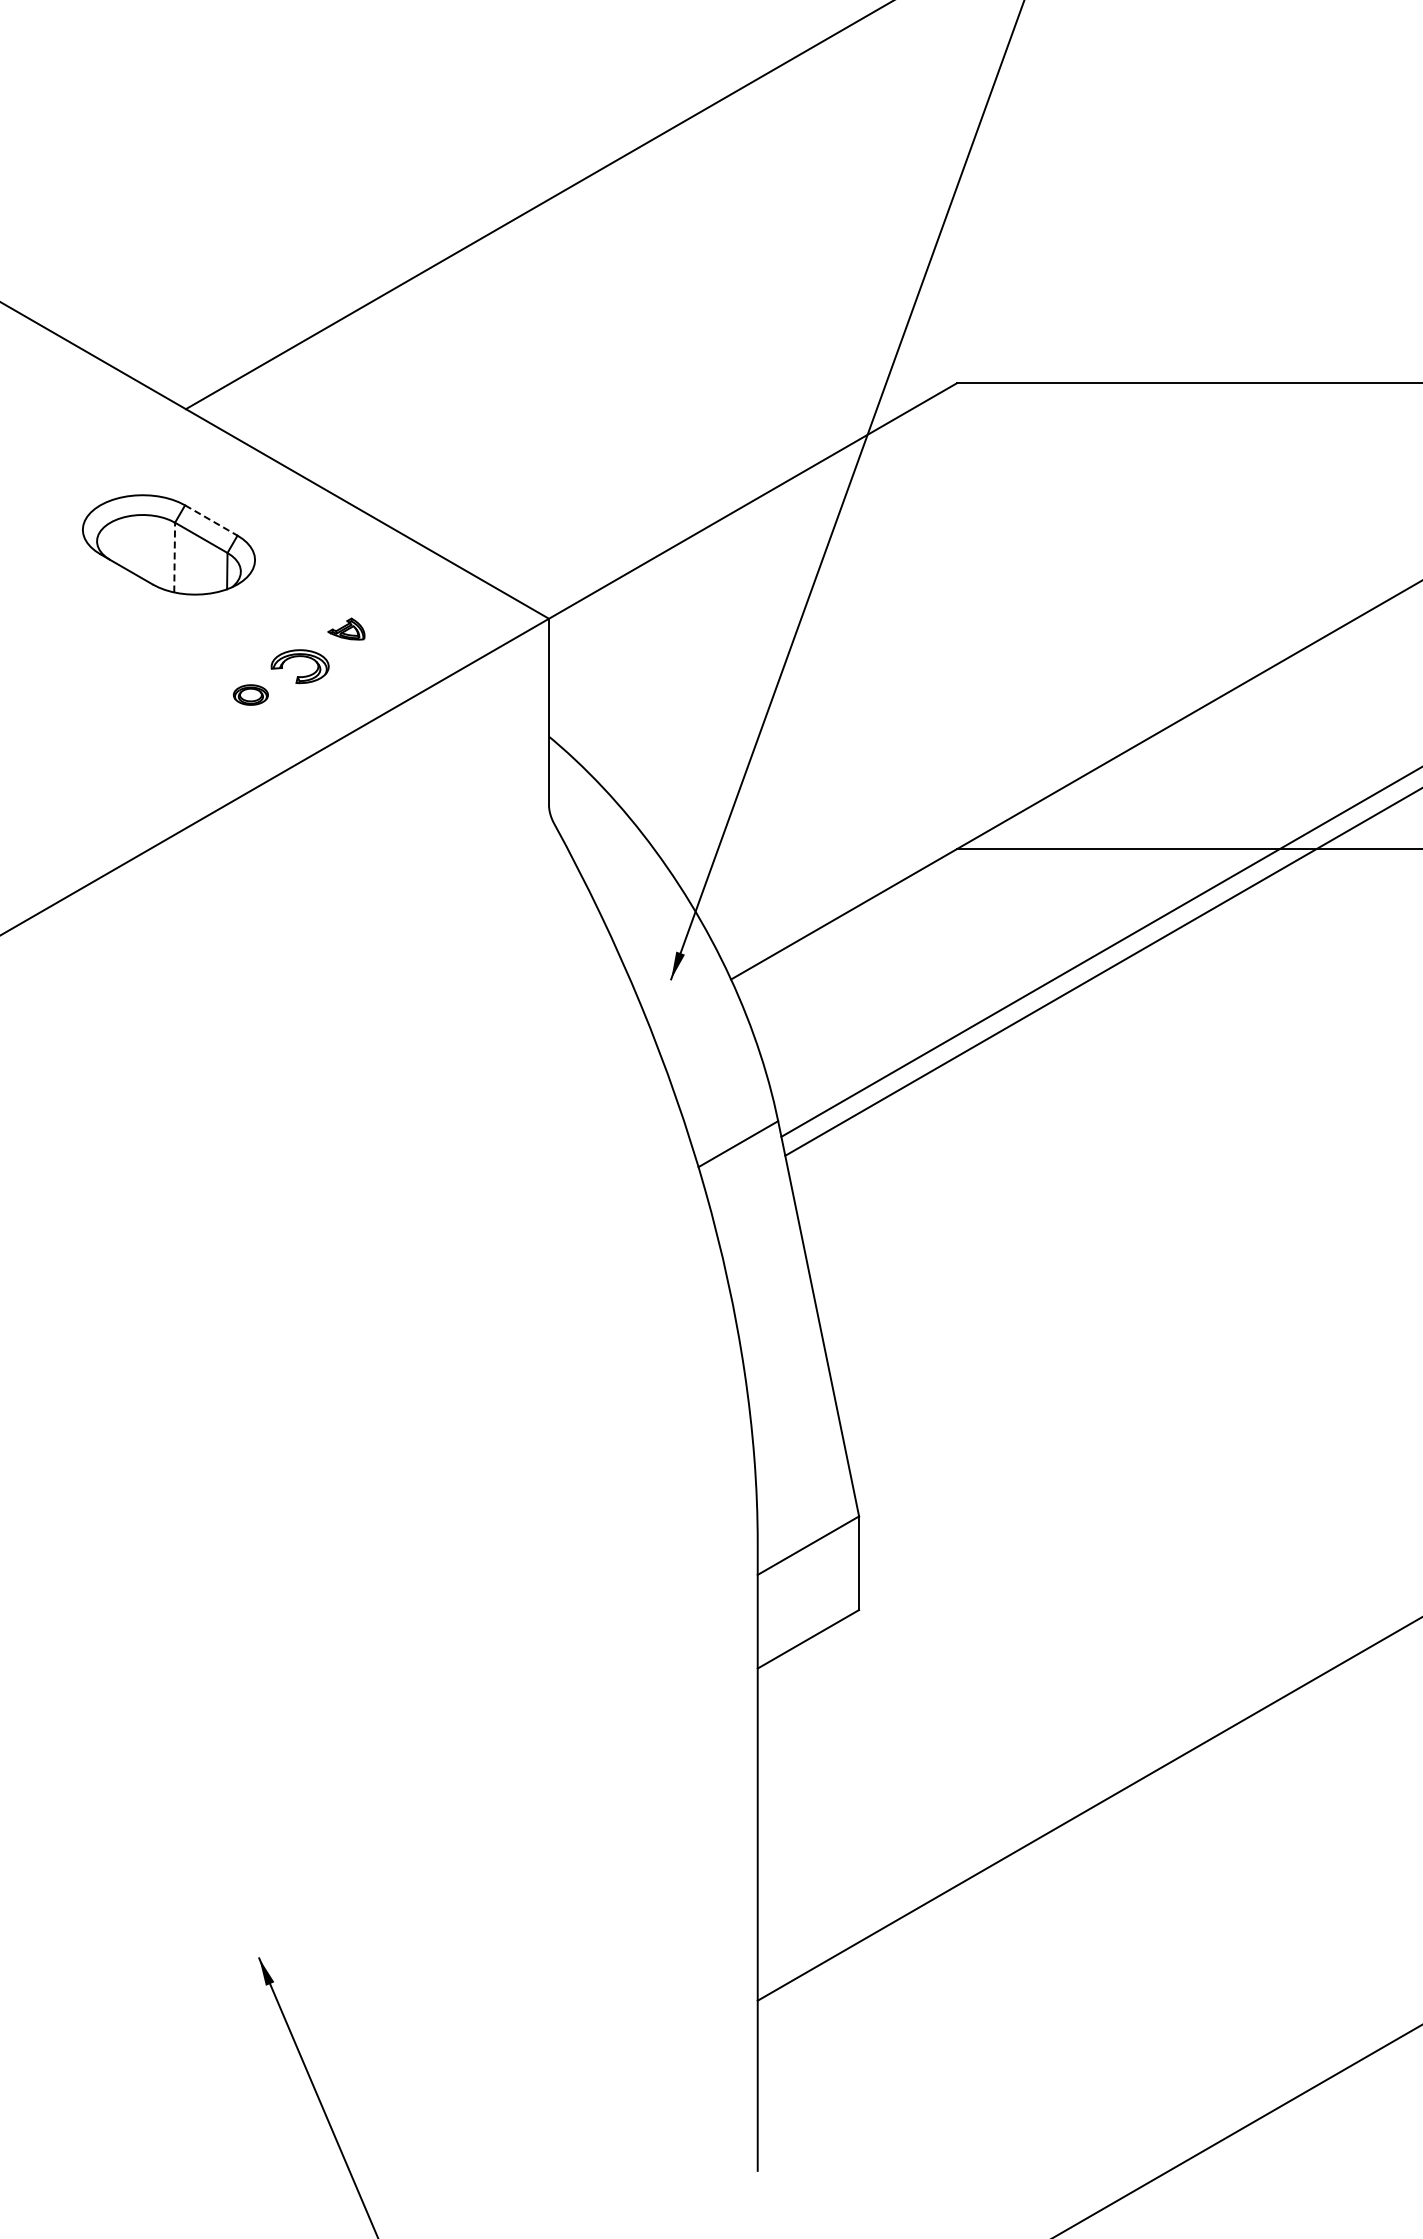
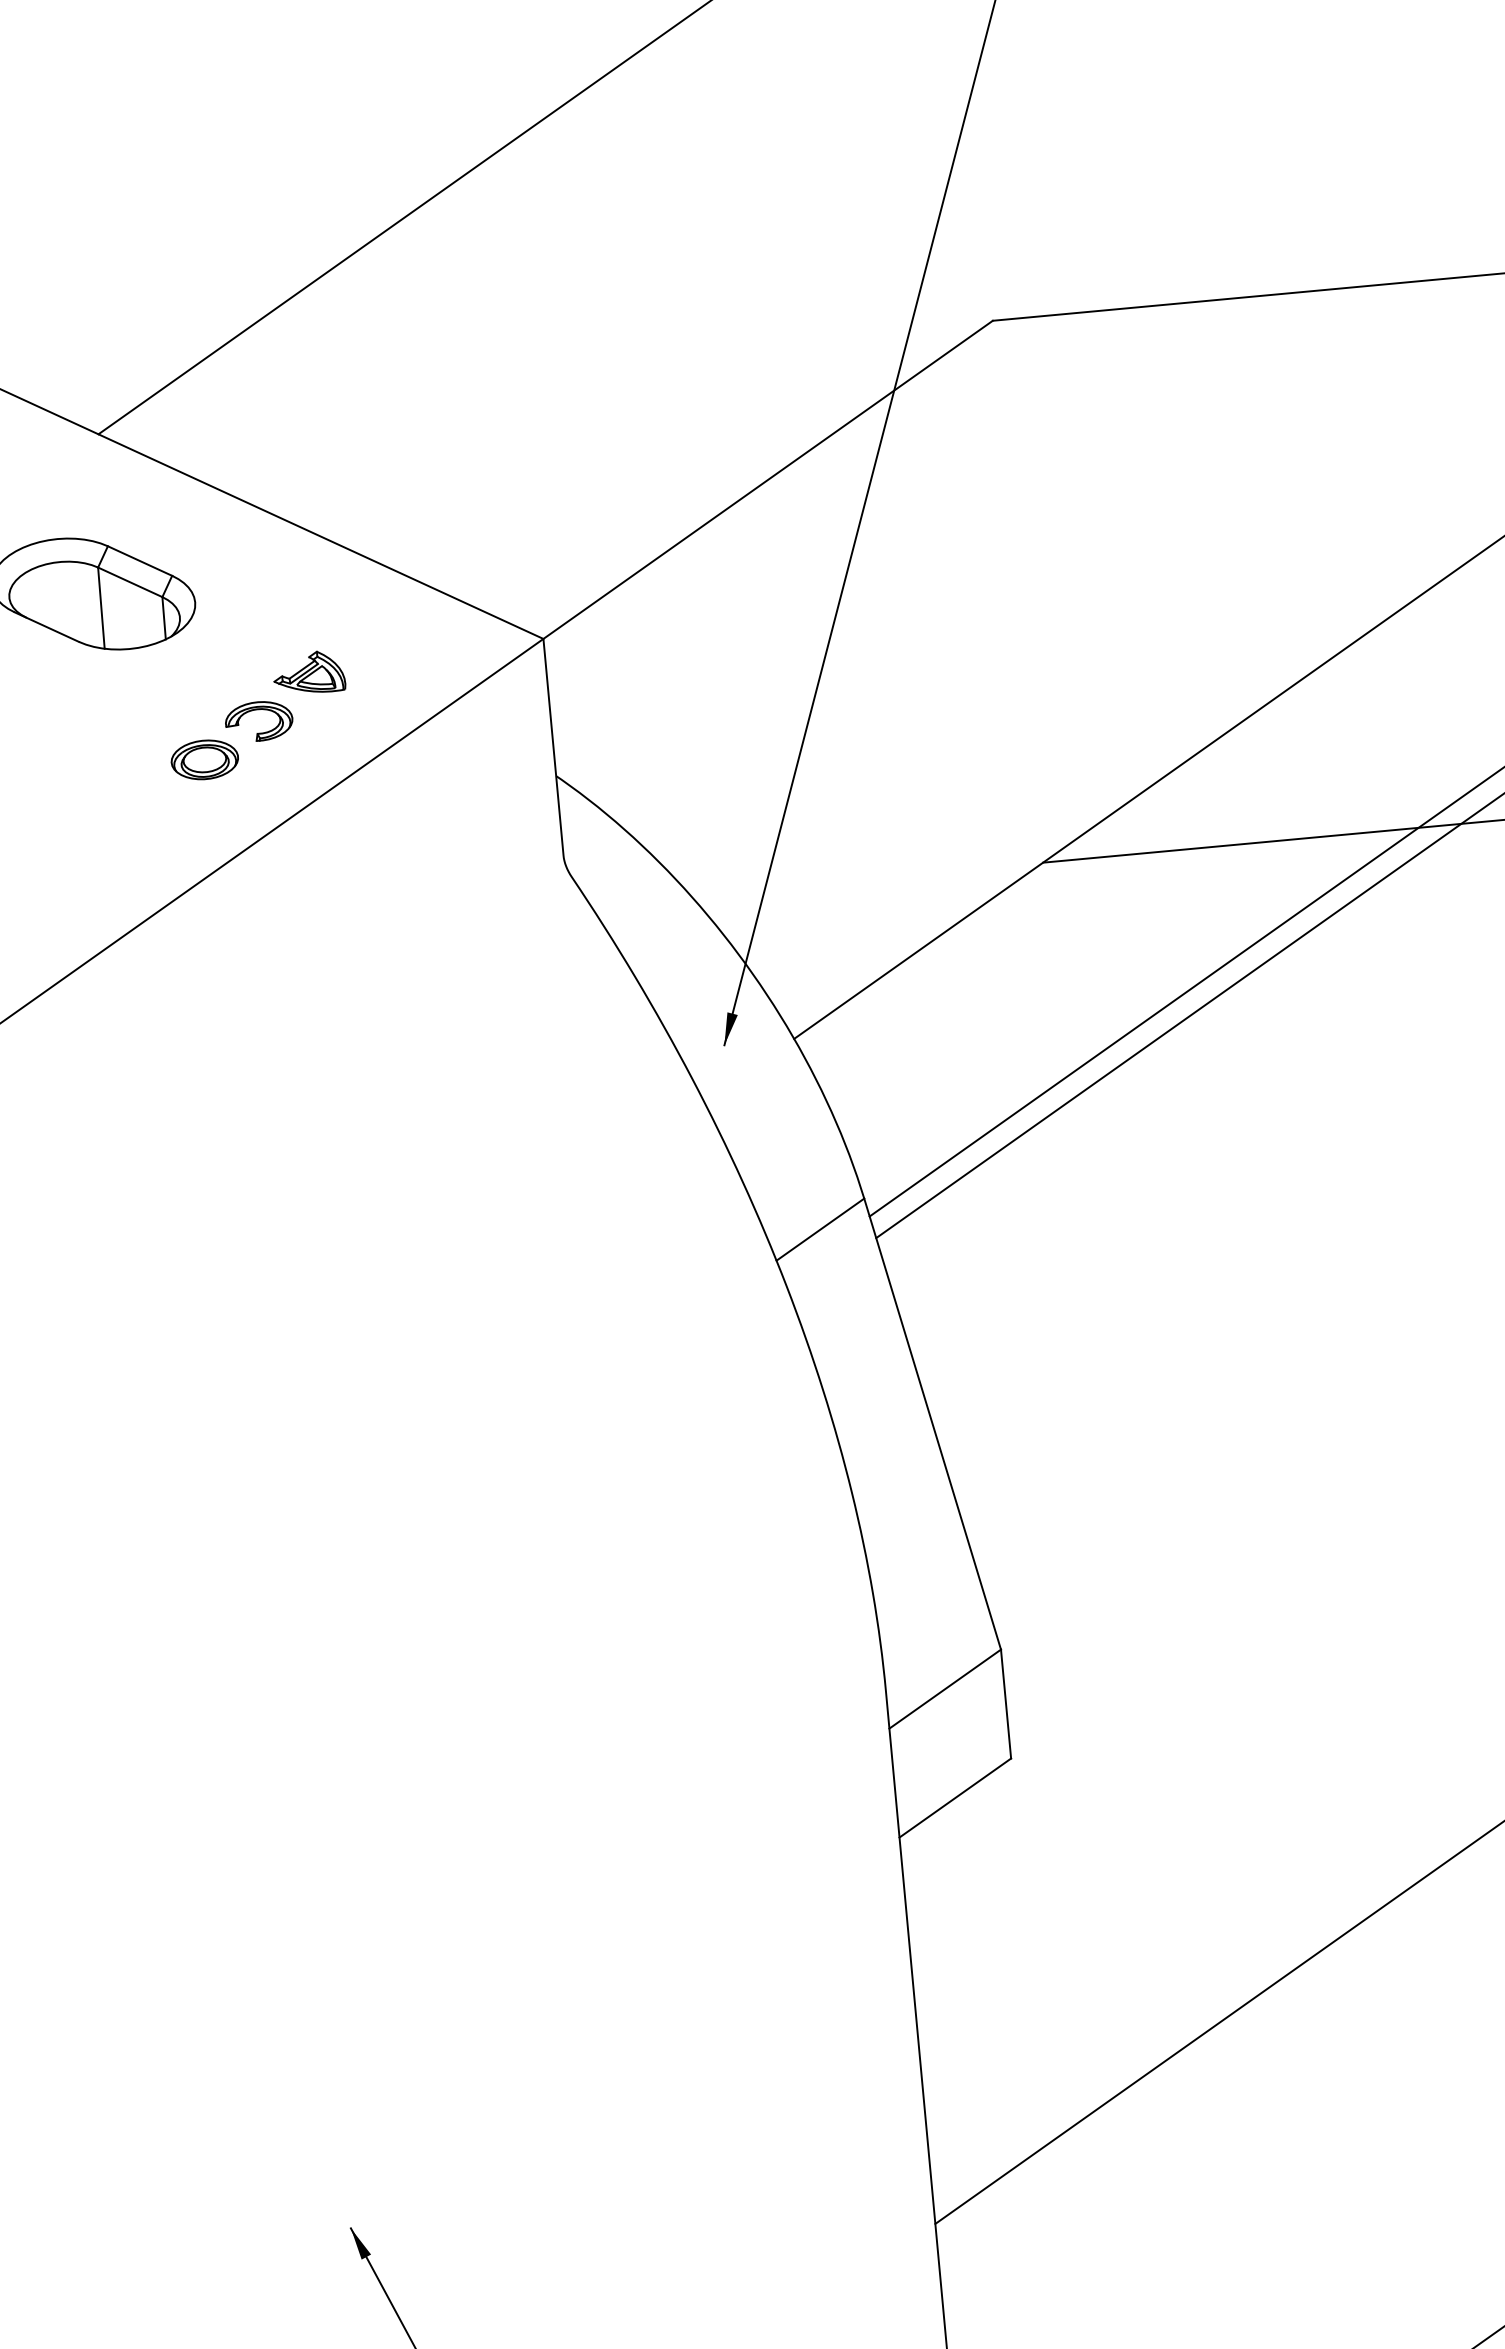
line: (211, 520) -> (140, 561), dashed -> solid
line: (174, 557) -> (101, 608), dashed -> solid
part: (346, 628) -> (308, 672), size x1.67
part: (250, 694) -> (204, 759), size x1.67

